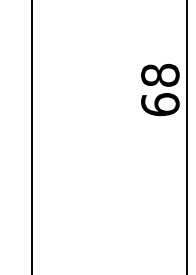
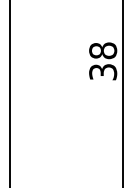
text: (160, 104) -> (103, 72), 68 -> 38

